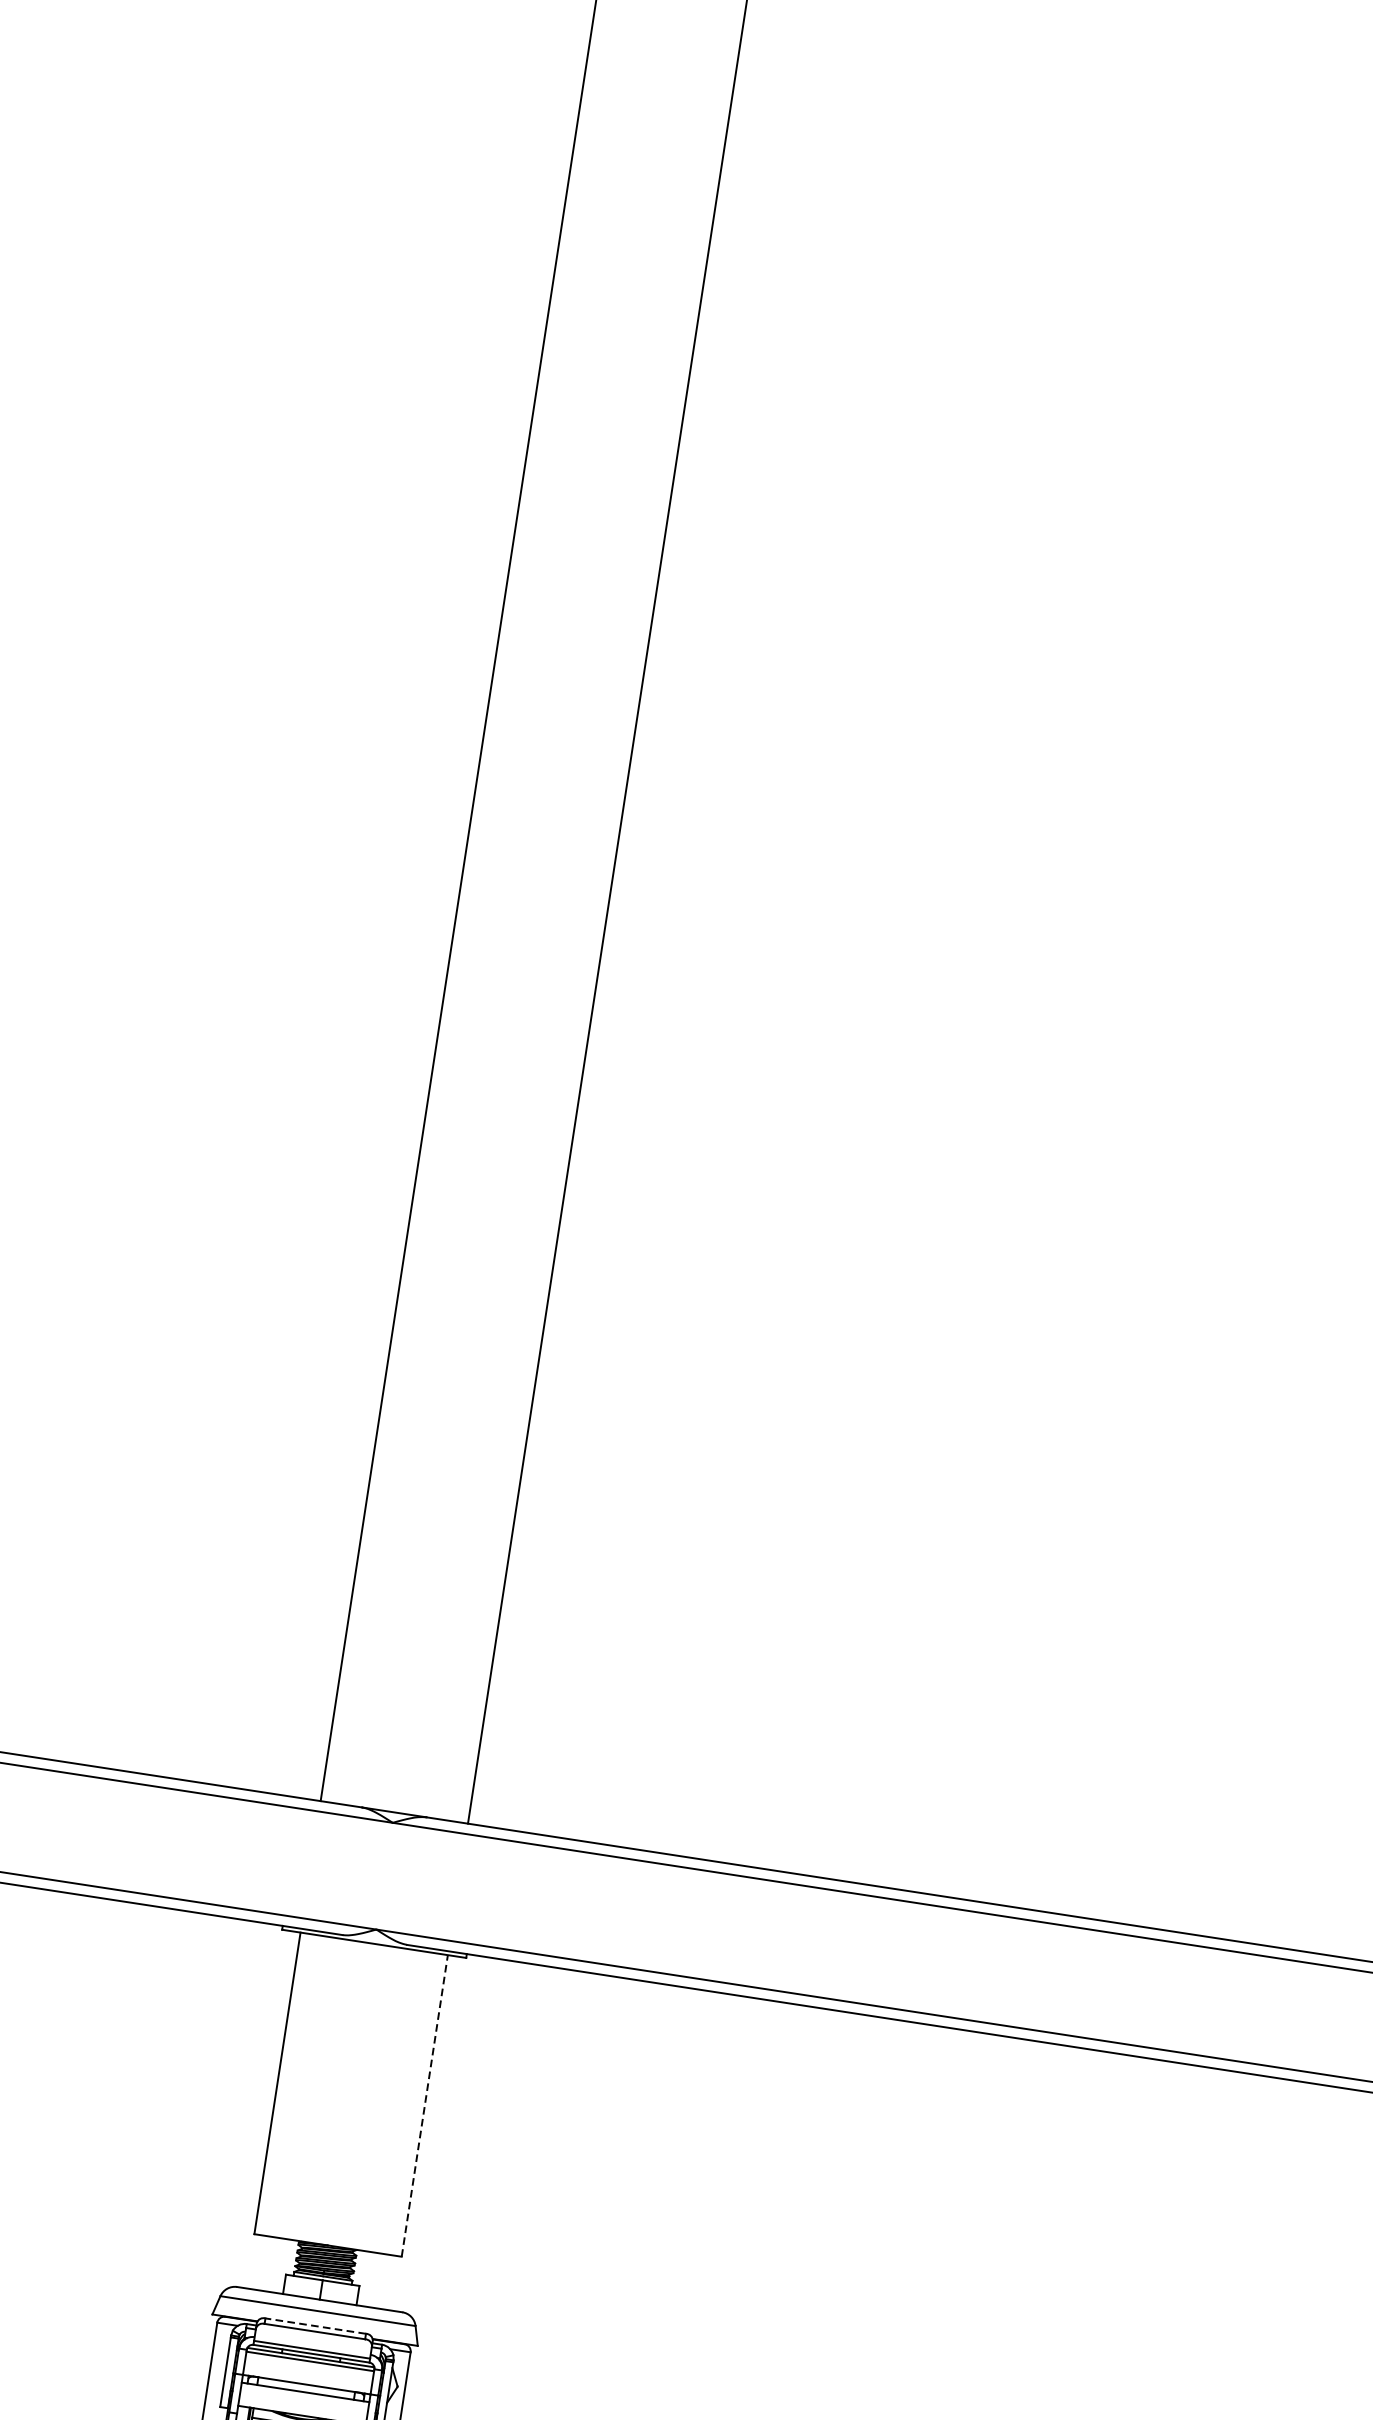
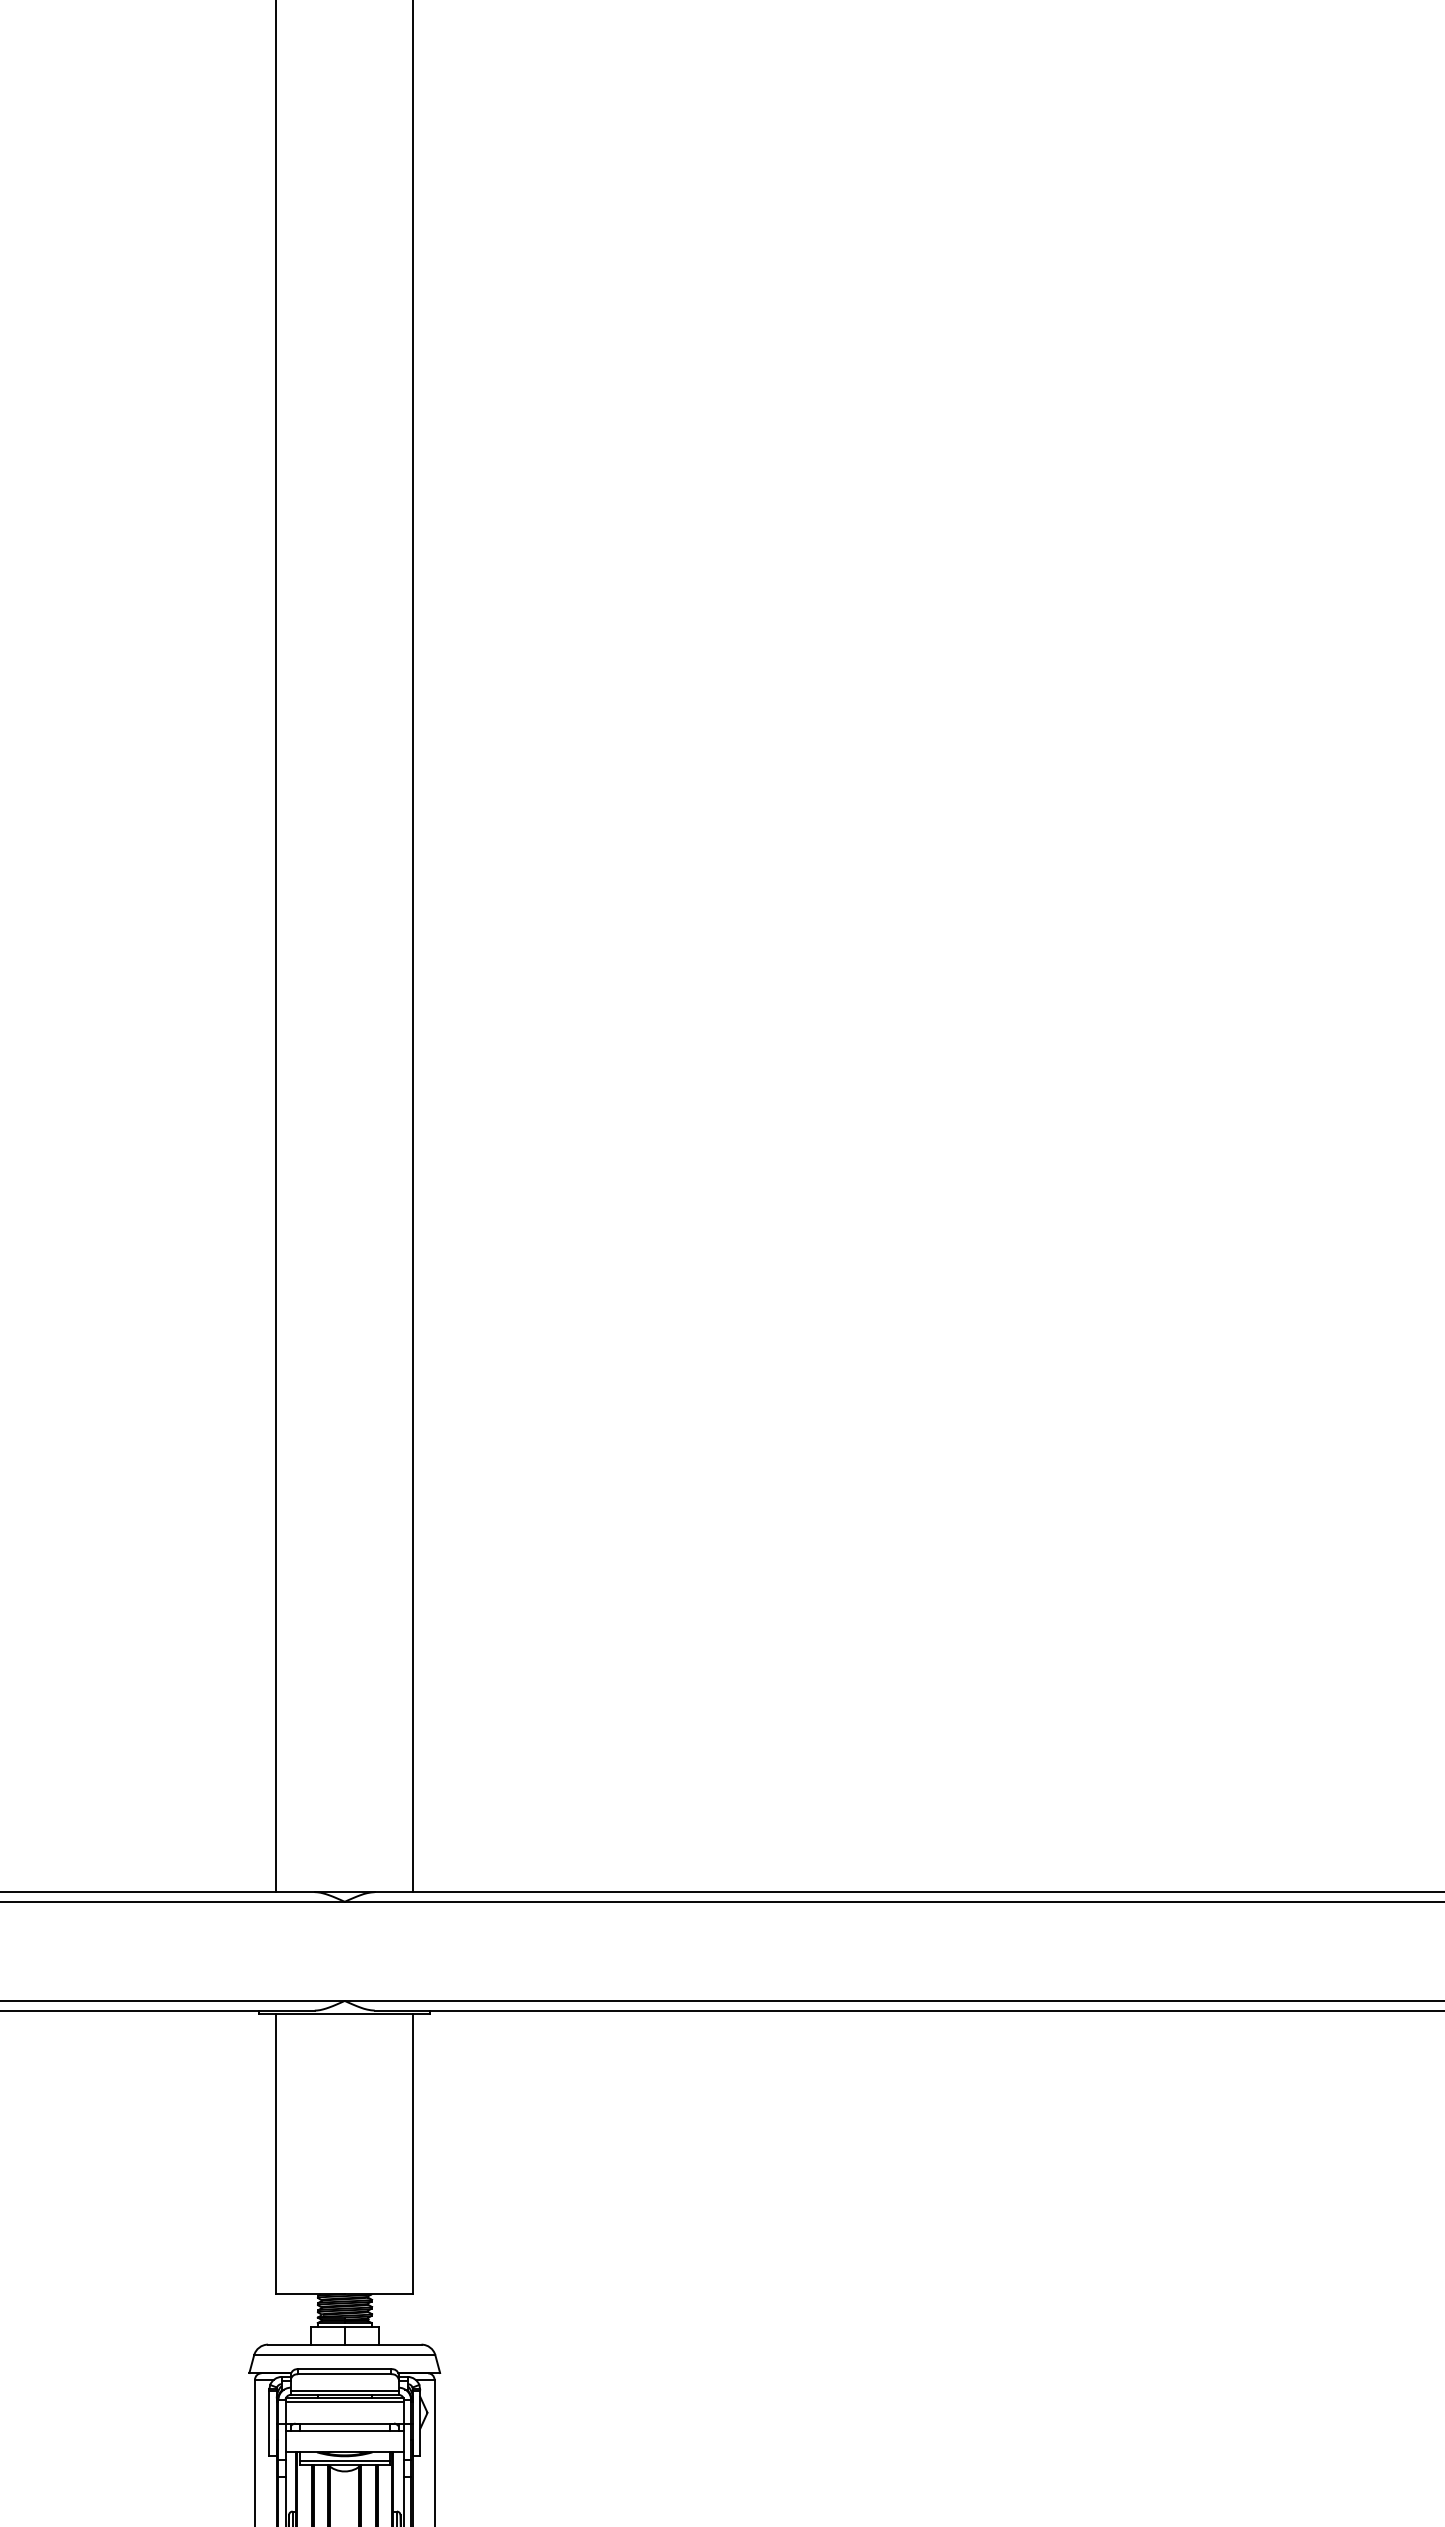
line: (425, 2105) -> (413, 2153), dashed -> solid
line: (315, 2326) -> (344, 2369), dashed -> solid

